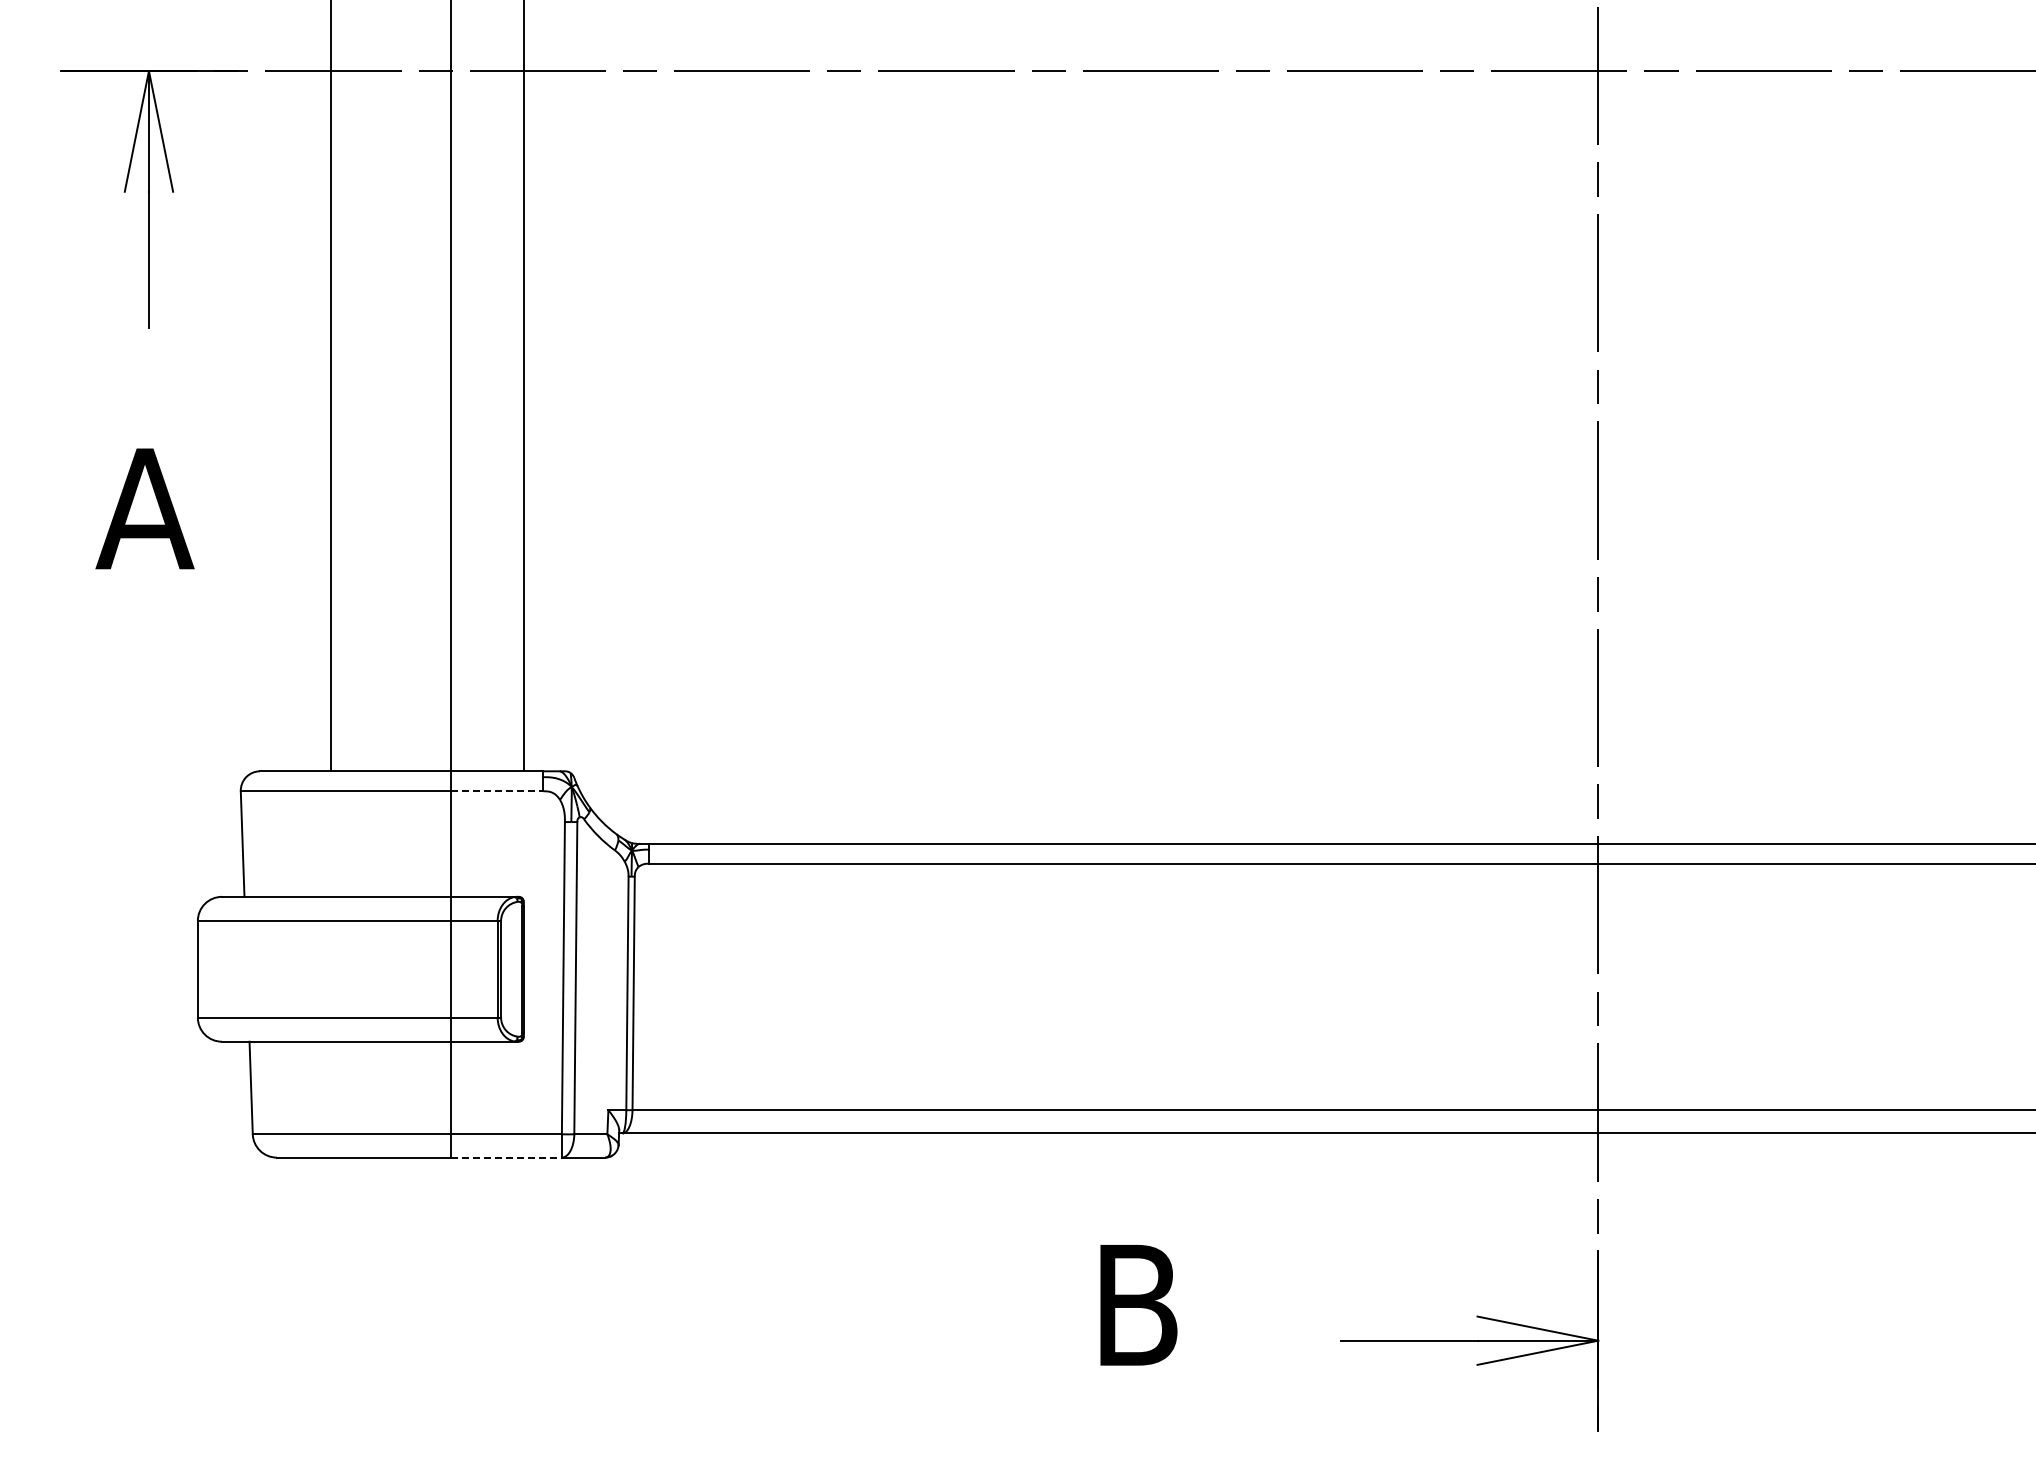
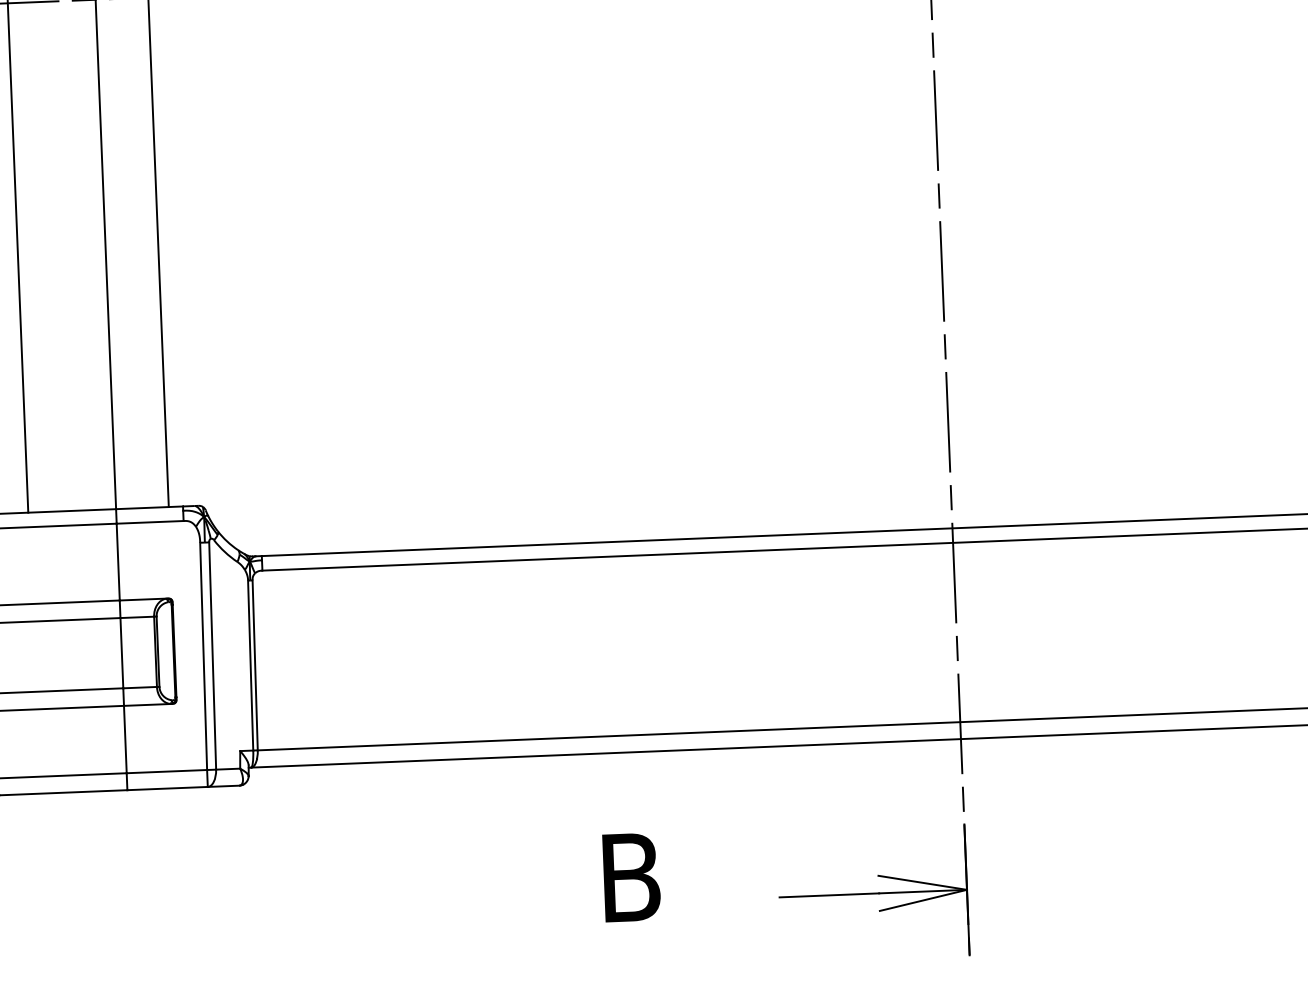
line: (497, 791) -> (150, 522), dashed -> solid
line: (507, 1157) -> (168, 788), dashed -> solid

